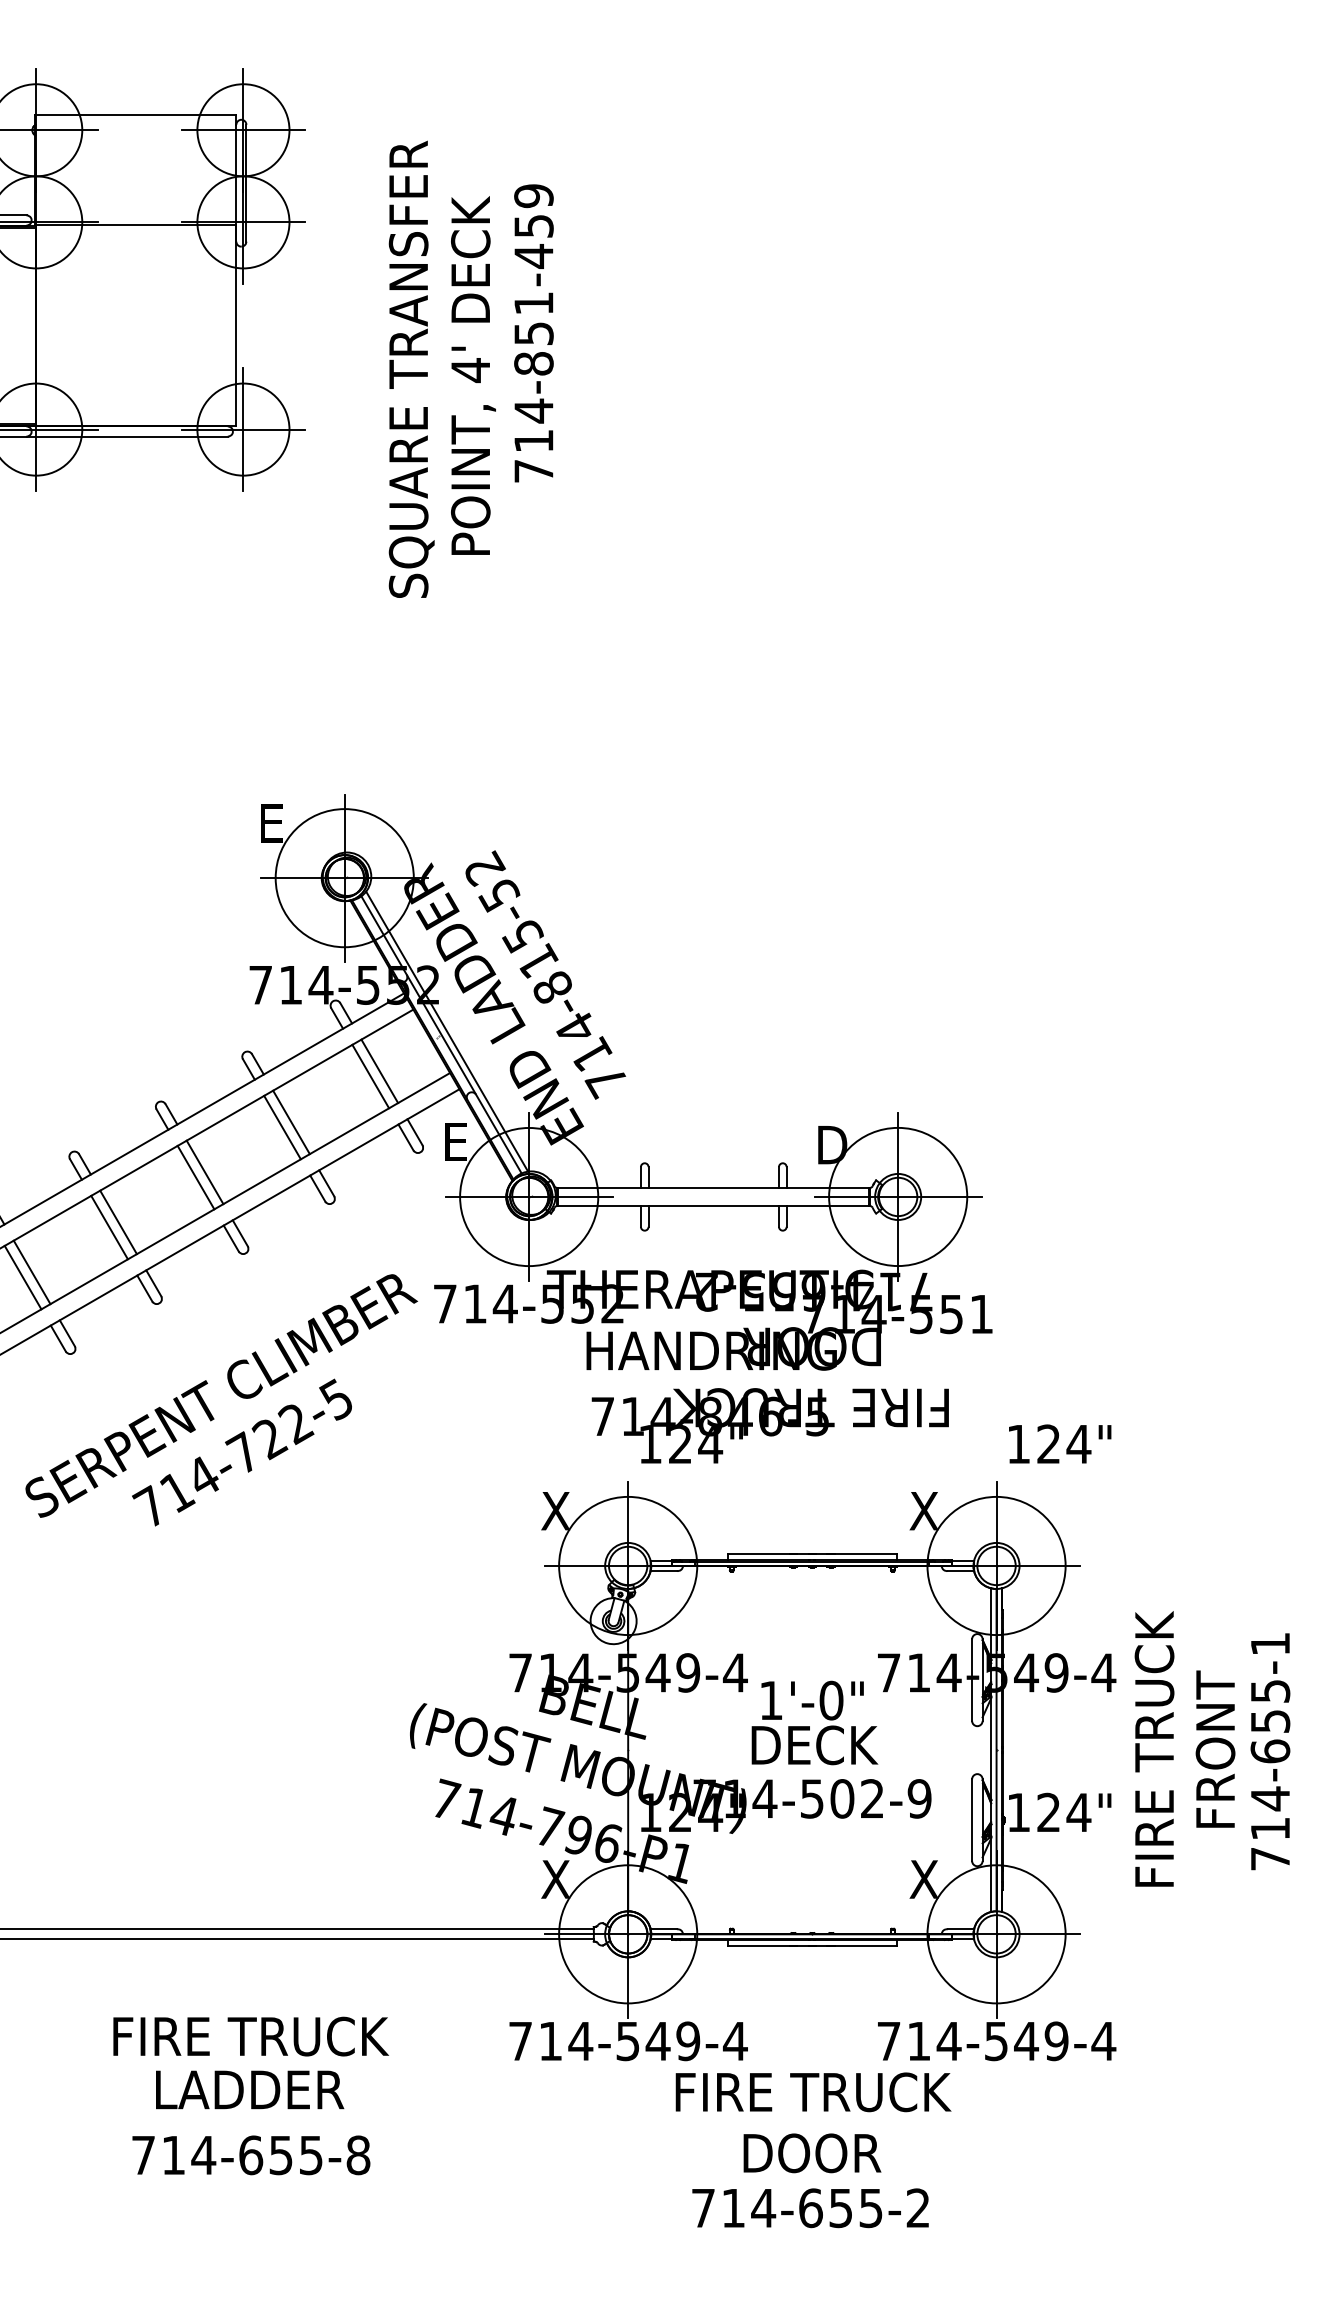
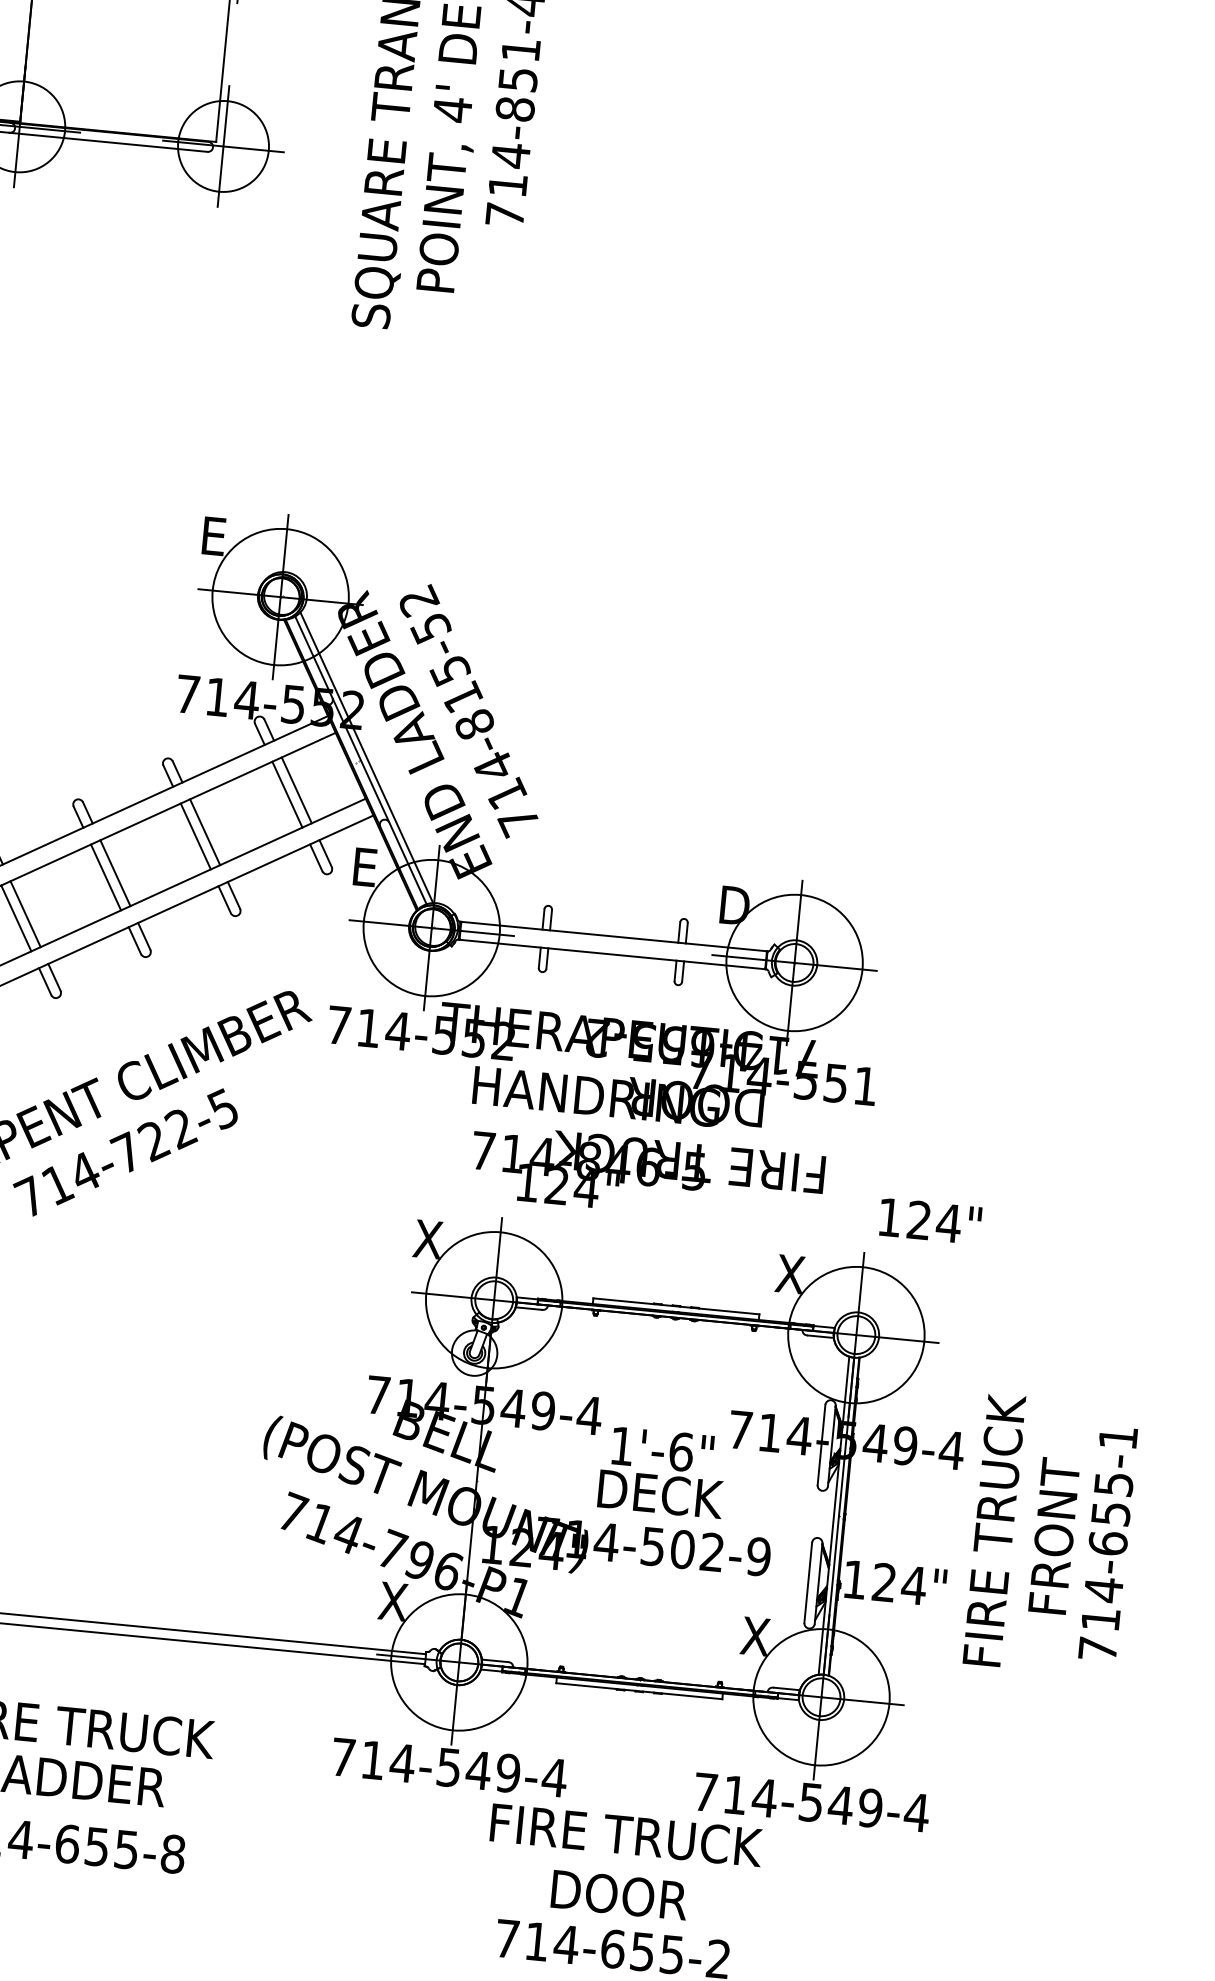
text: (831, 1700) -> (681, 1451), 1'-0" -> 1'-6"

